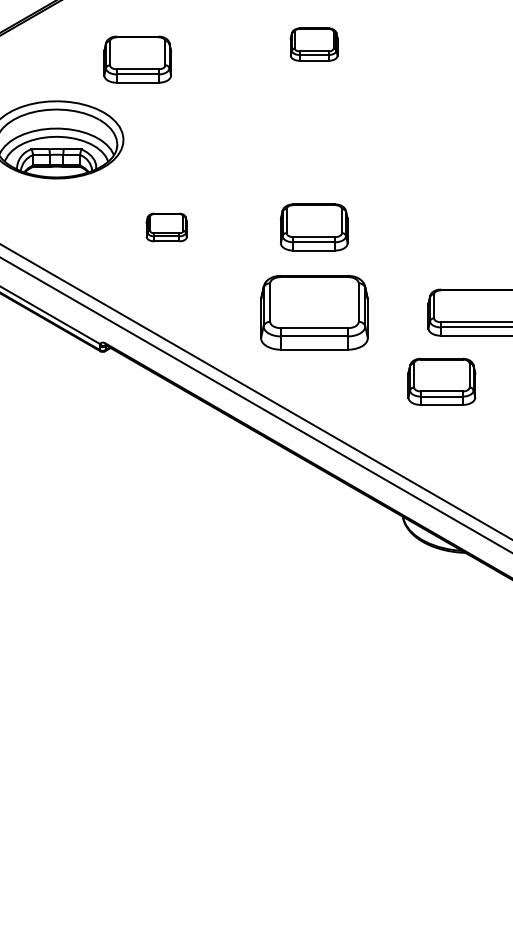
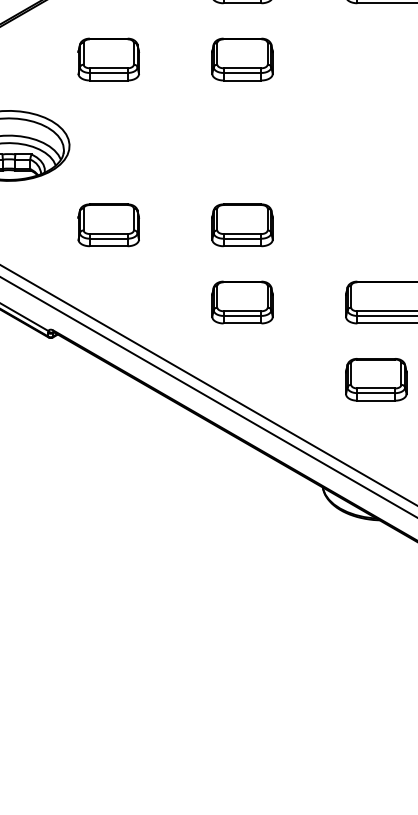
part: (313, 44) -> (241, 59), size x1.43
part: (137, 59) -> (108, 59), moved
part: (166, 227) -> (108, 225), size x1.67
part: (313, 312) -> (241, 302), size x0.62
part: (441, 381) -> (375, 379), moved

